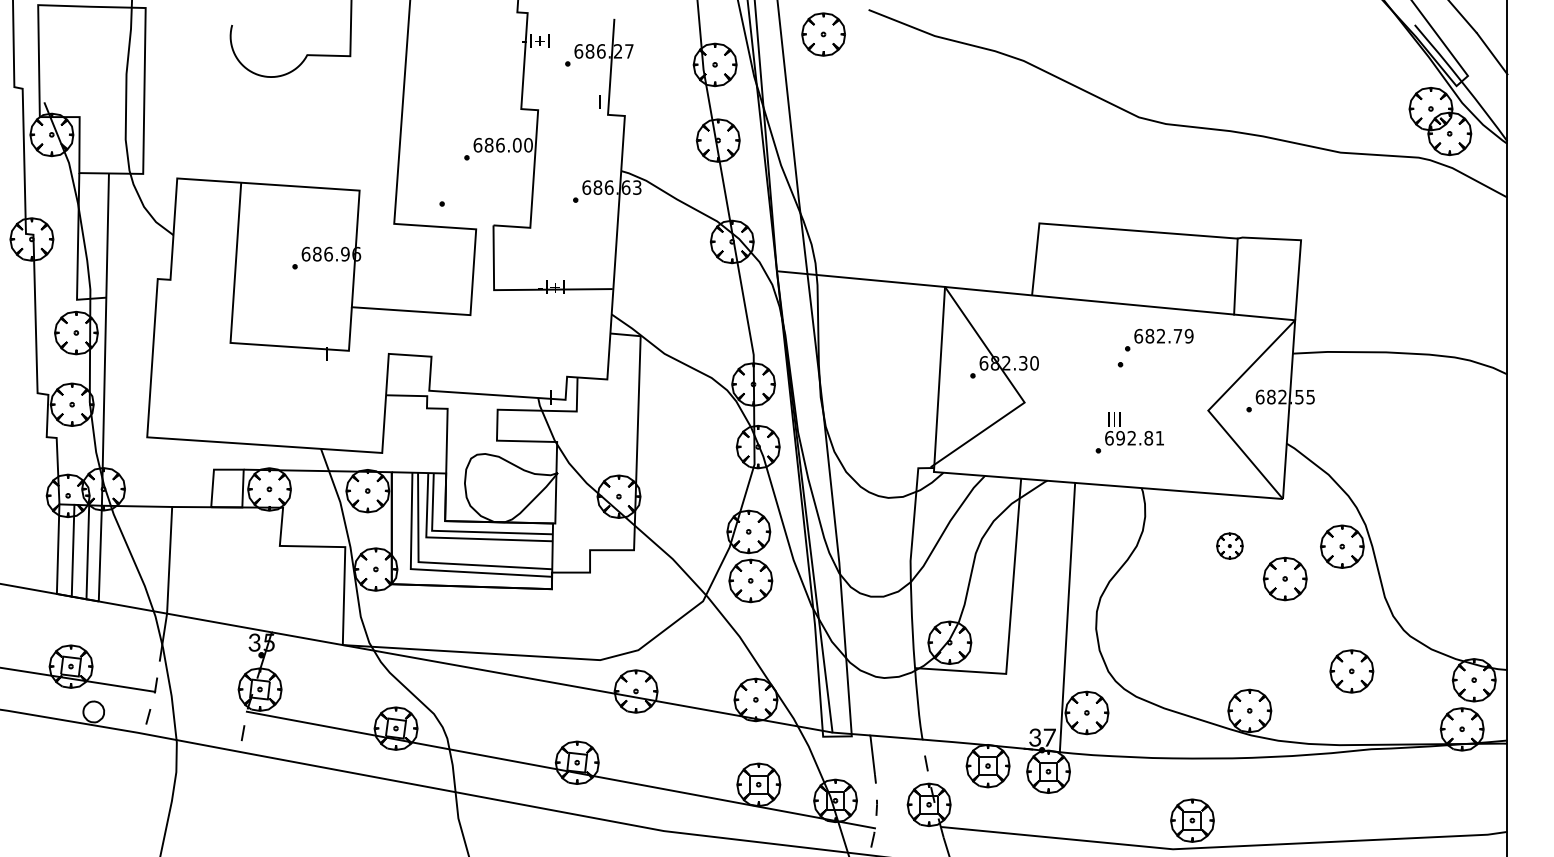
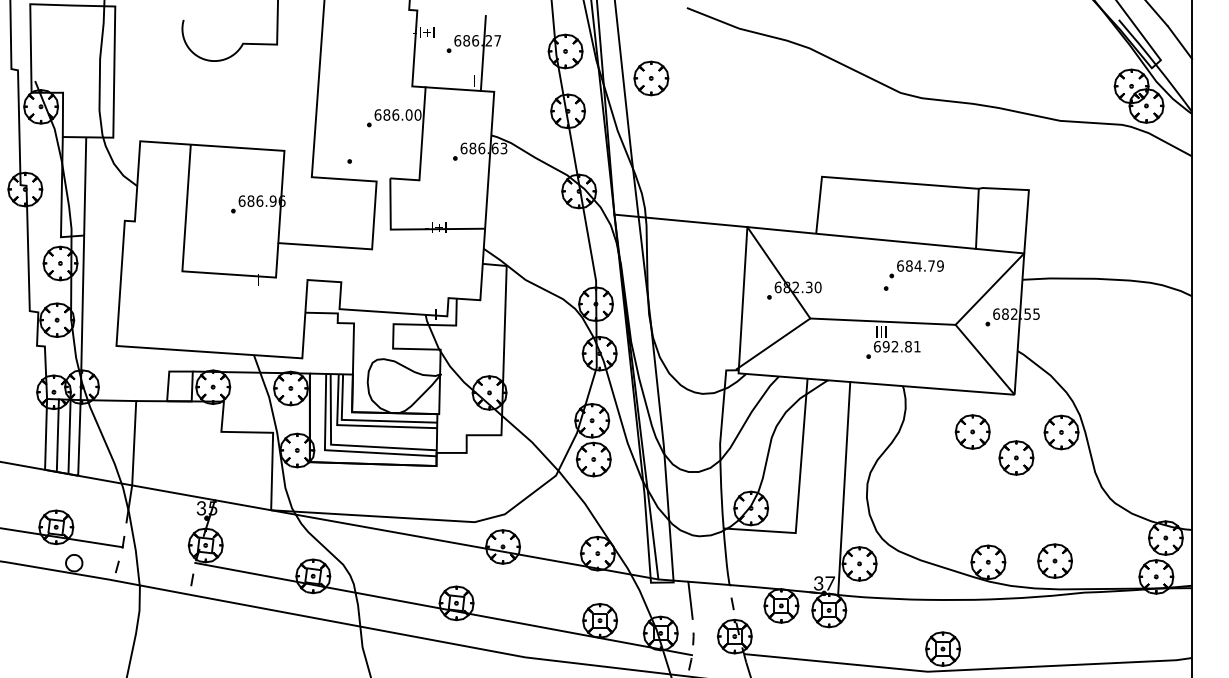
part: (823, 34) -> (651, 78), moved
line: (572, 111) -> (452, 88), added
text: (1160, 335) -> (917, 265), 682.79 -> 684.79
line: (1115, 406) -> (882, 321), added
part: (1229, 545) -> (972, 431), size x1.67
part: (1351, 670) -> (1054, 560), moved

